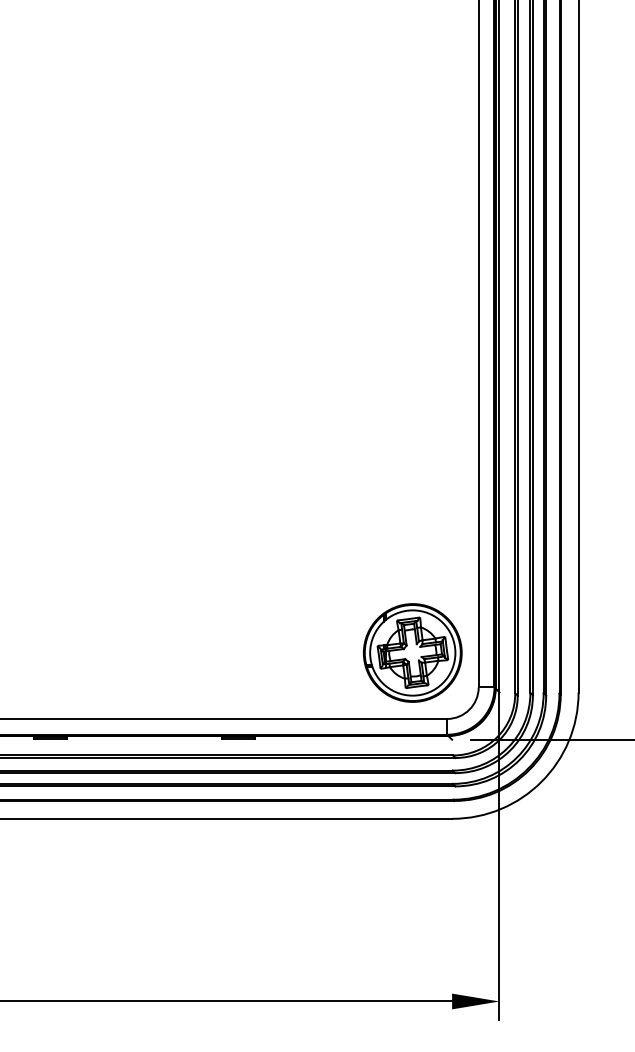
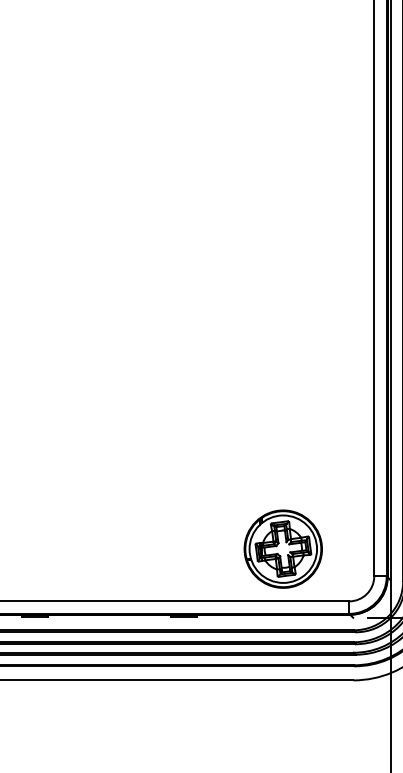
part: (412, 652) -> (283, 548), moved

